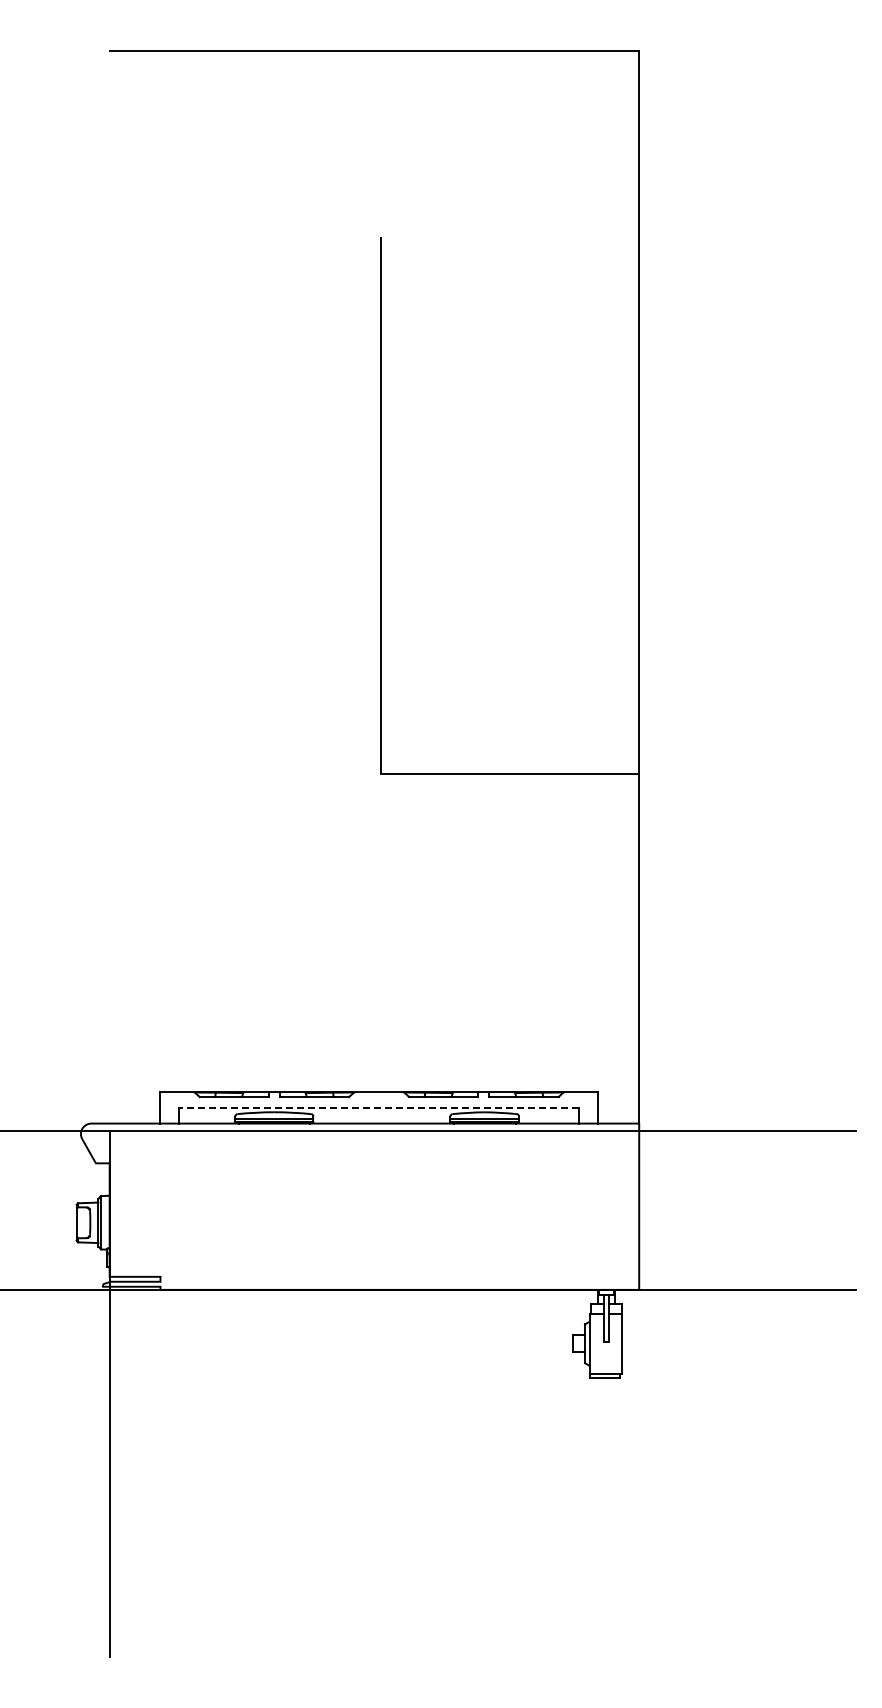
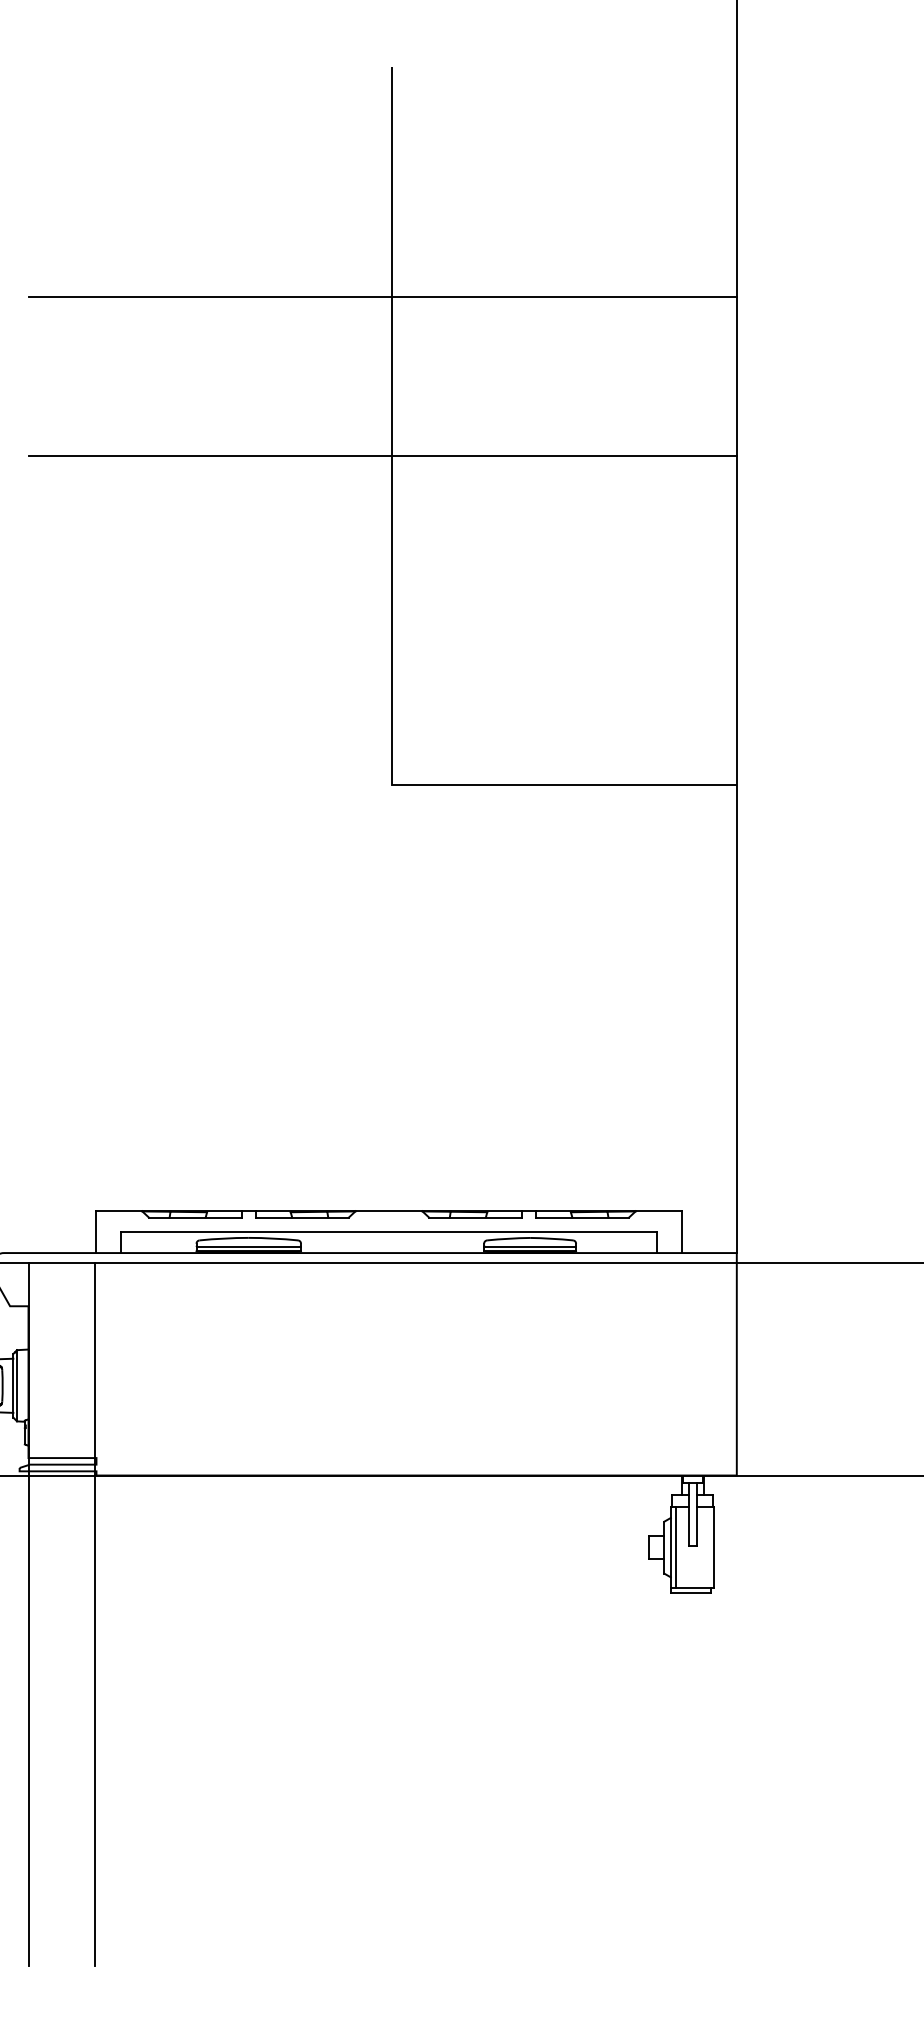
line: (374, 408) -> (382, 296), added
line: (374, 528) -> (382, 457), added
line: (378, 1107) -> (388, 1231), dashed -> solid
line: (593, 1343) -> (675, 1547), added
line: (159, 1393) -> (95, 1614), added

